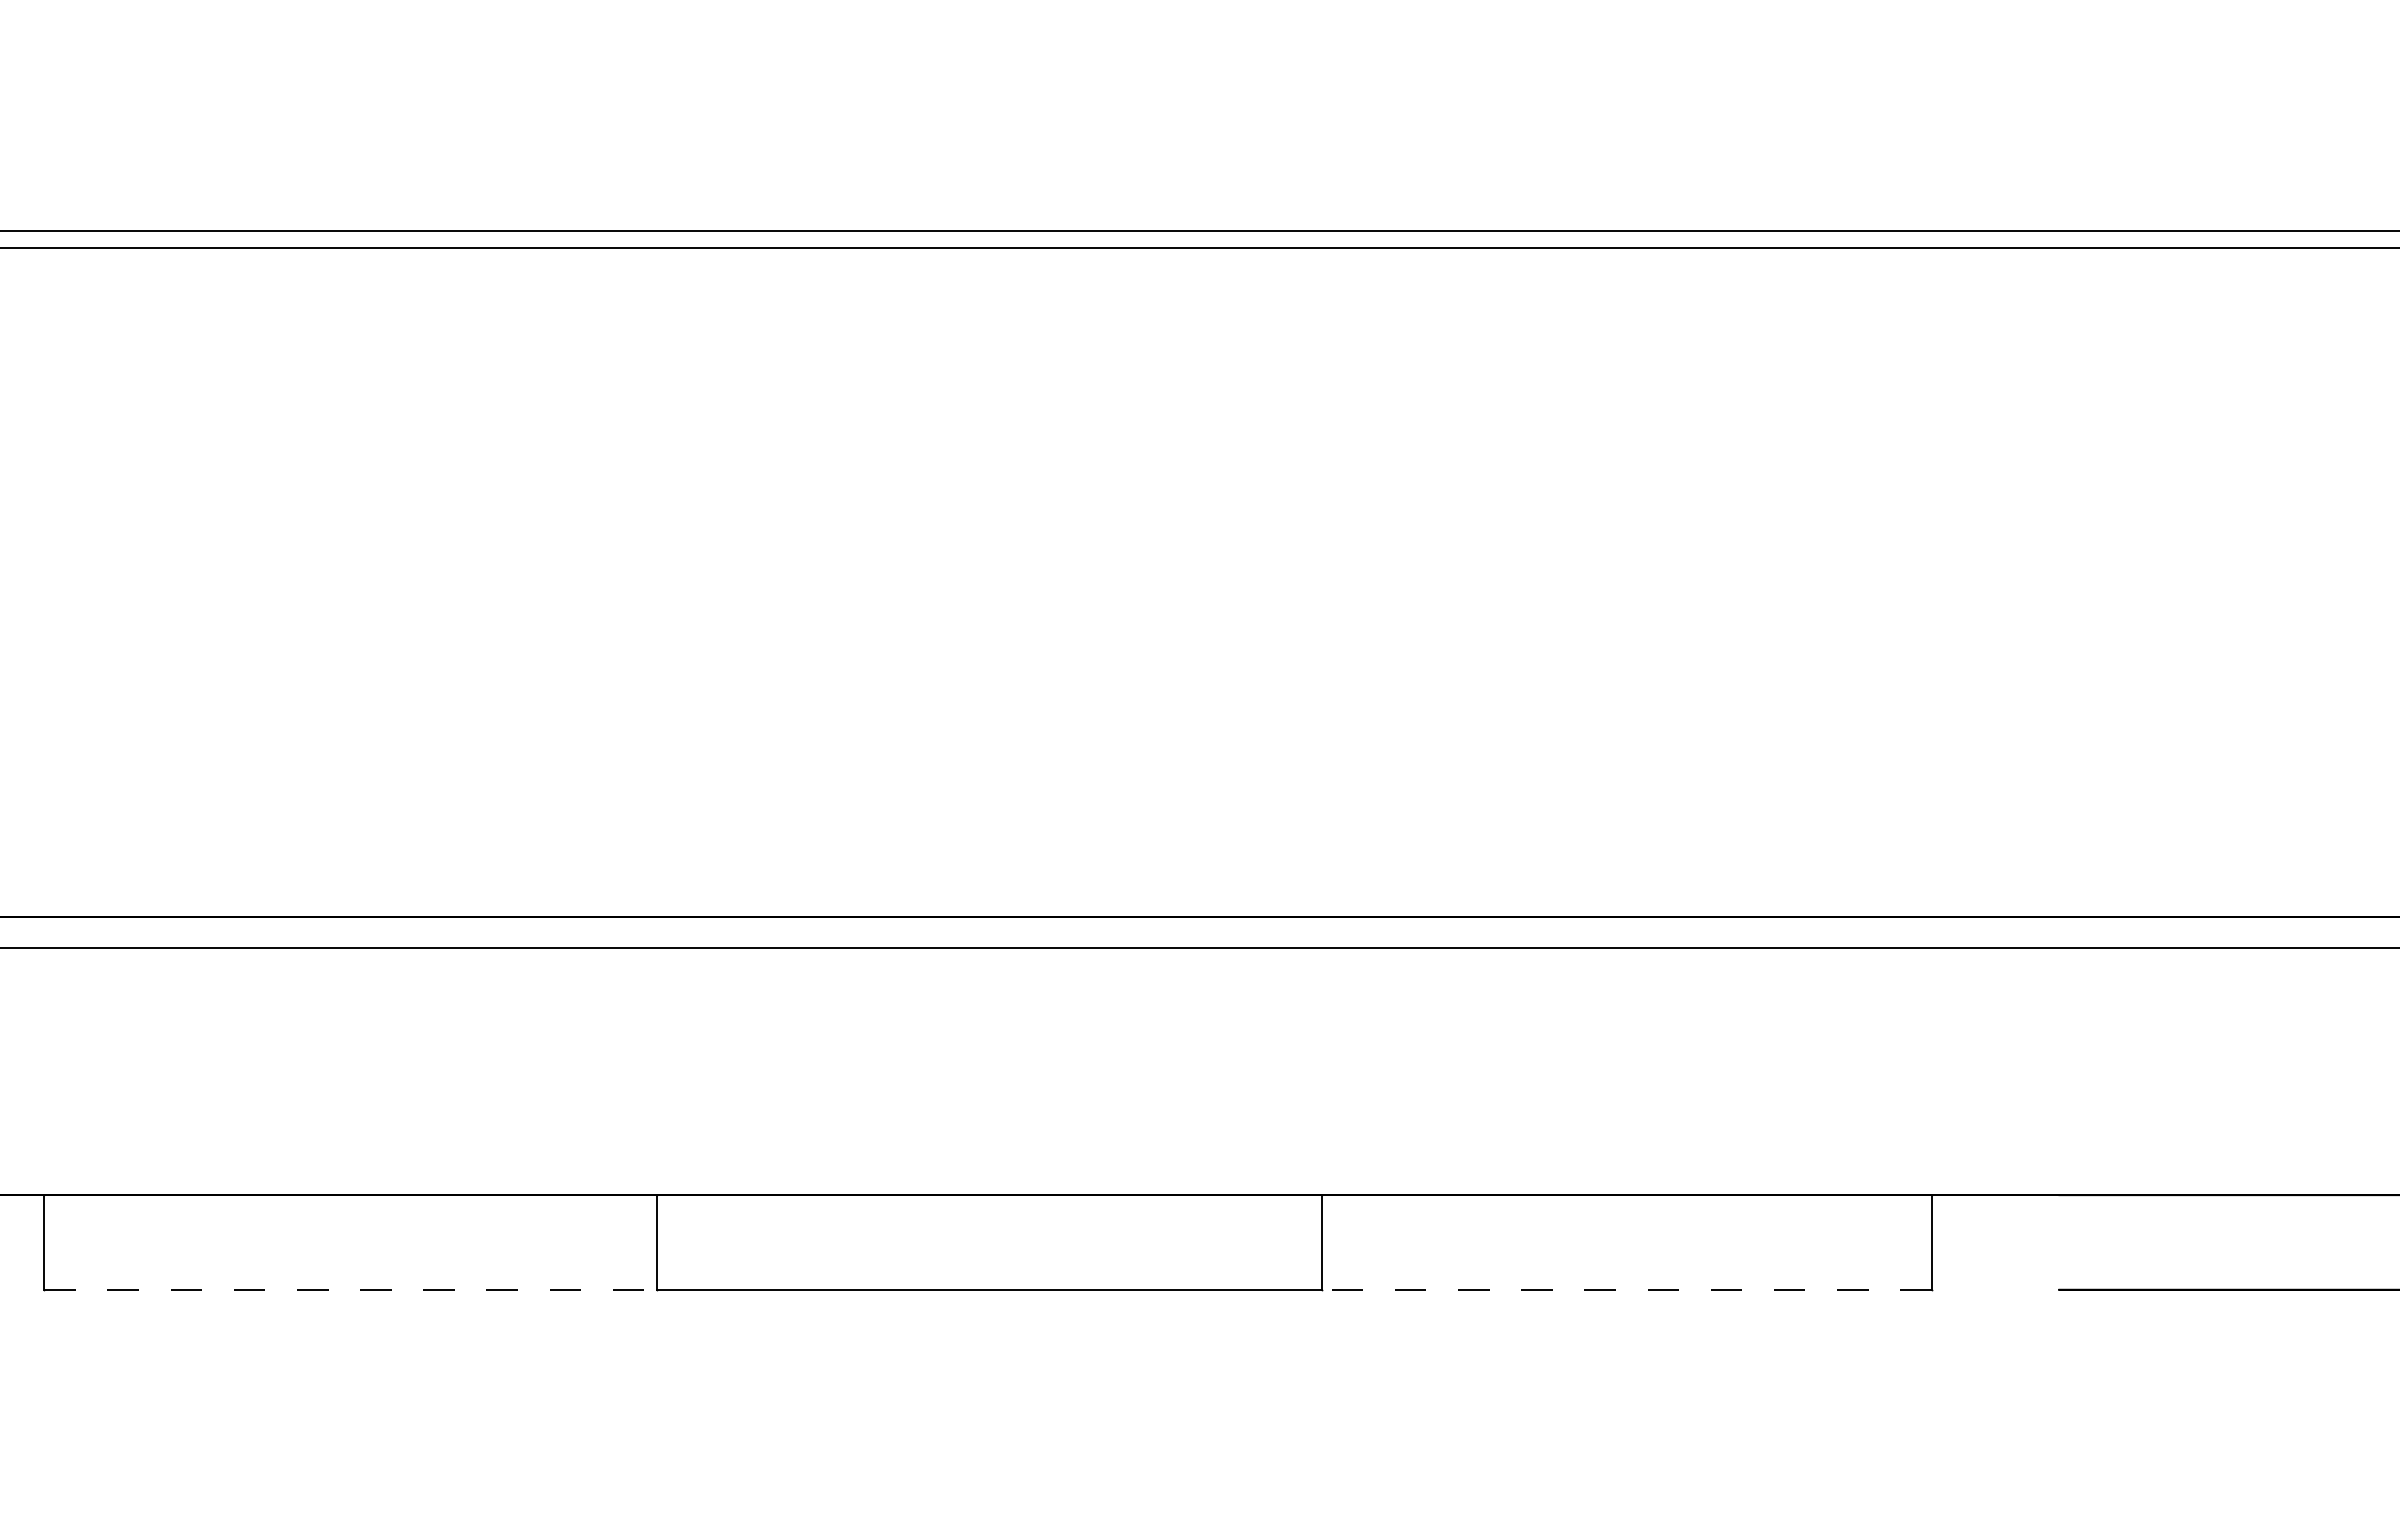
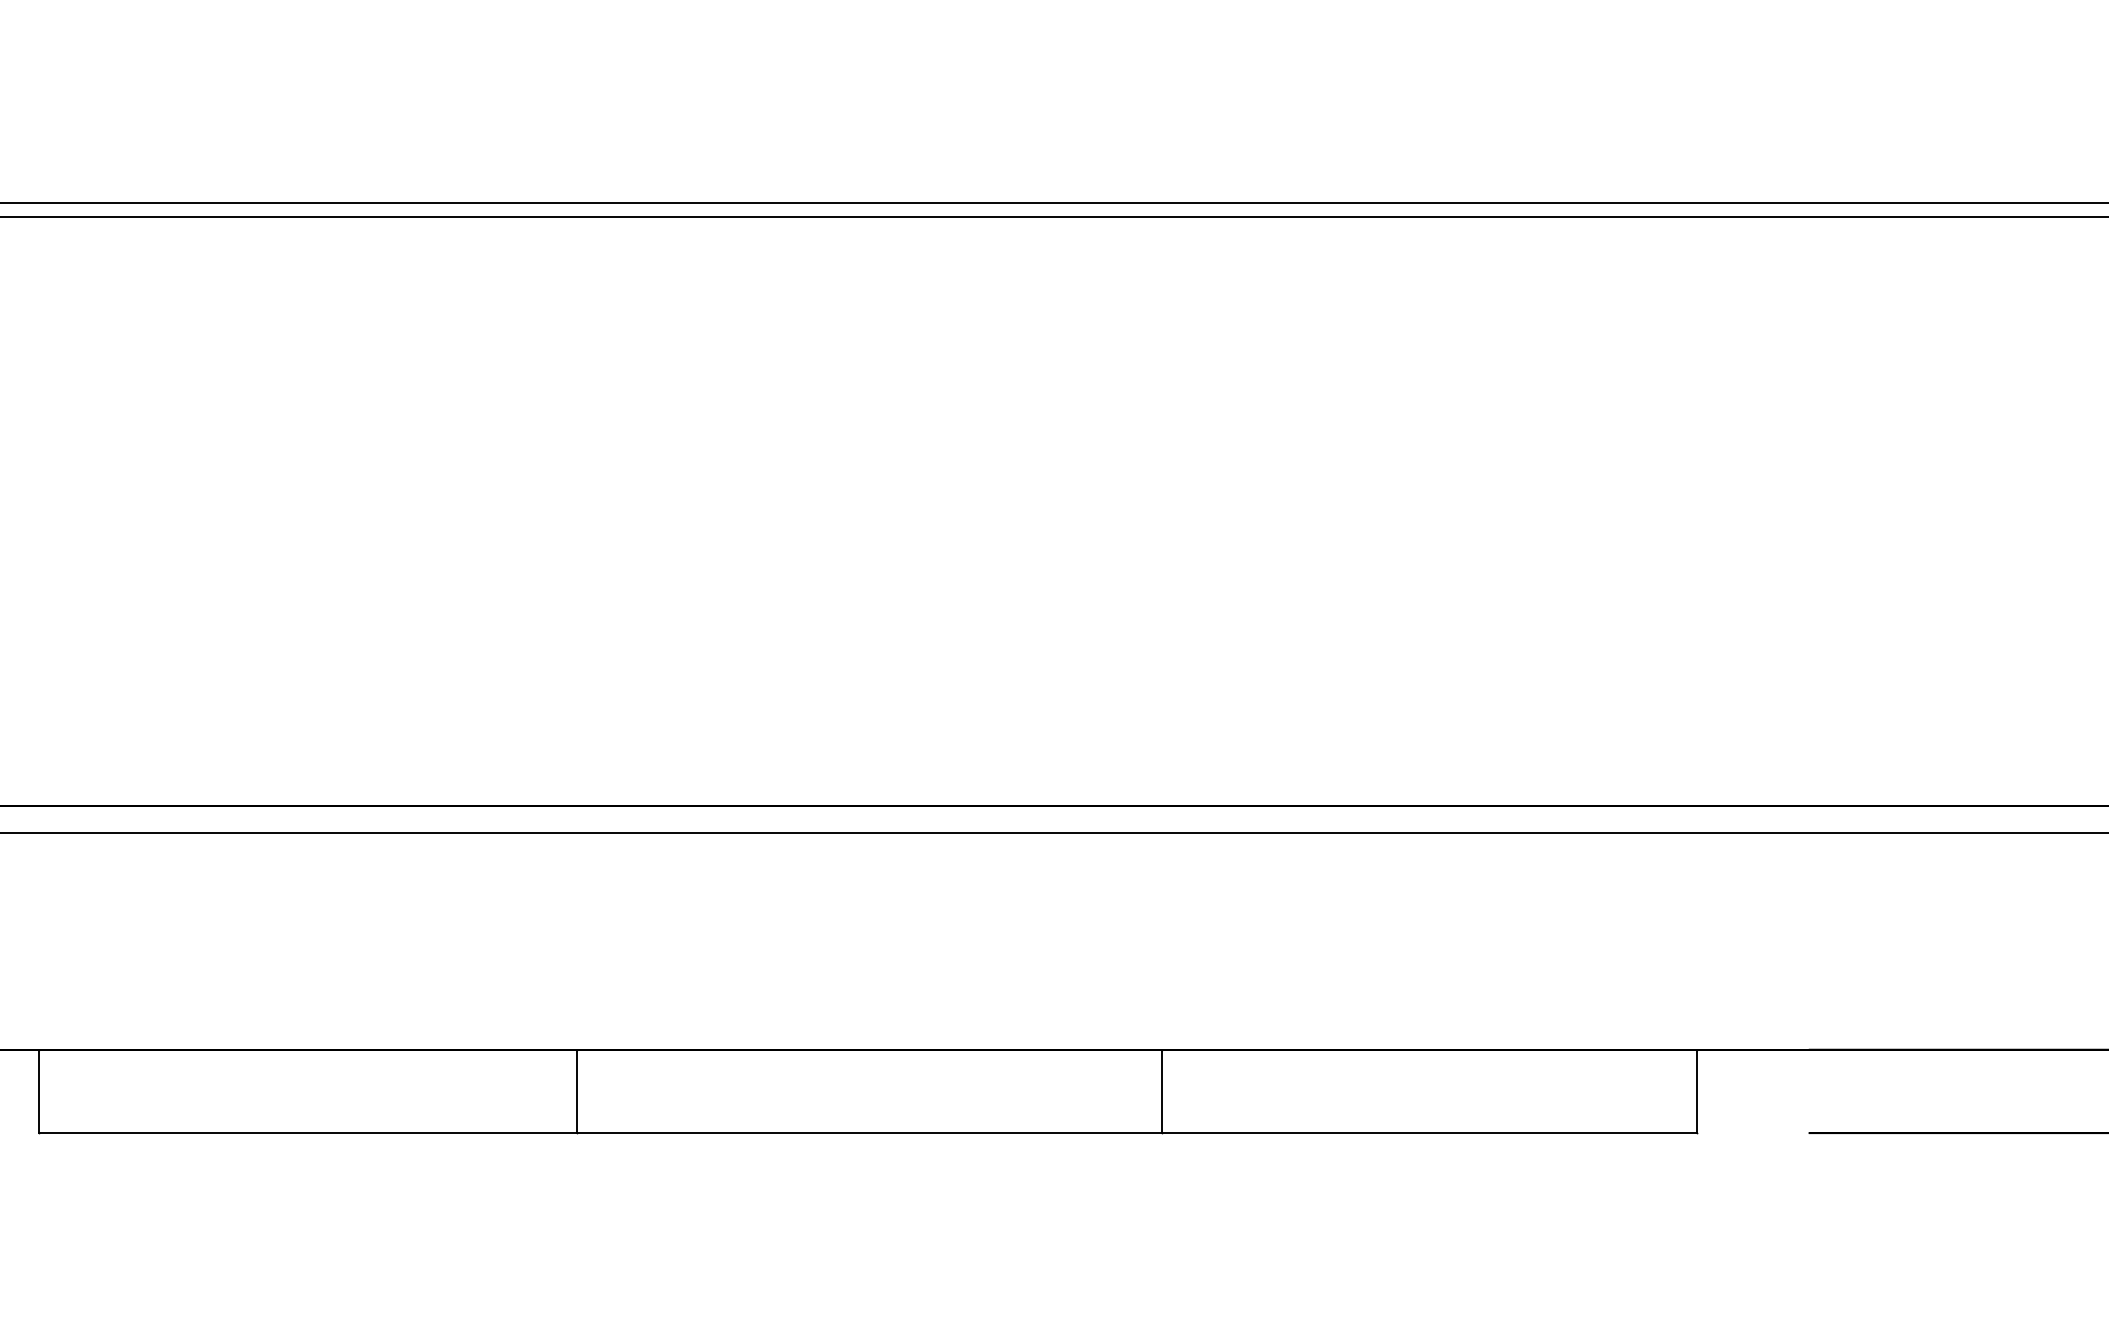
line: (350, 1289) -> (308, 1132), dashed -> solid
line: (1626, 1289) -> (1429, 1132), dashed -> solid

